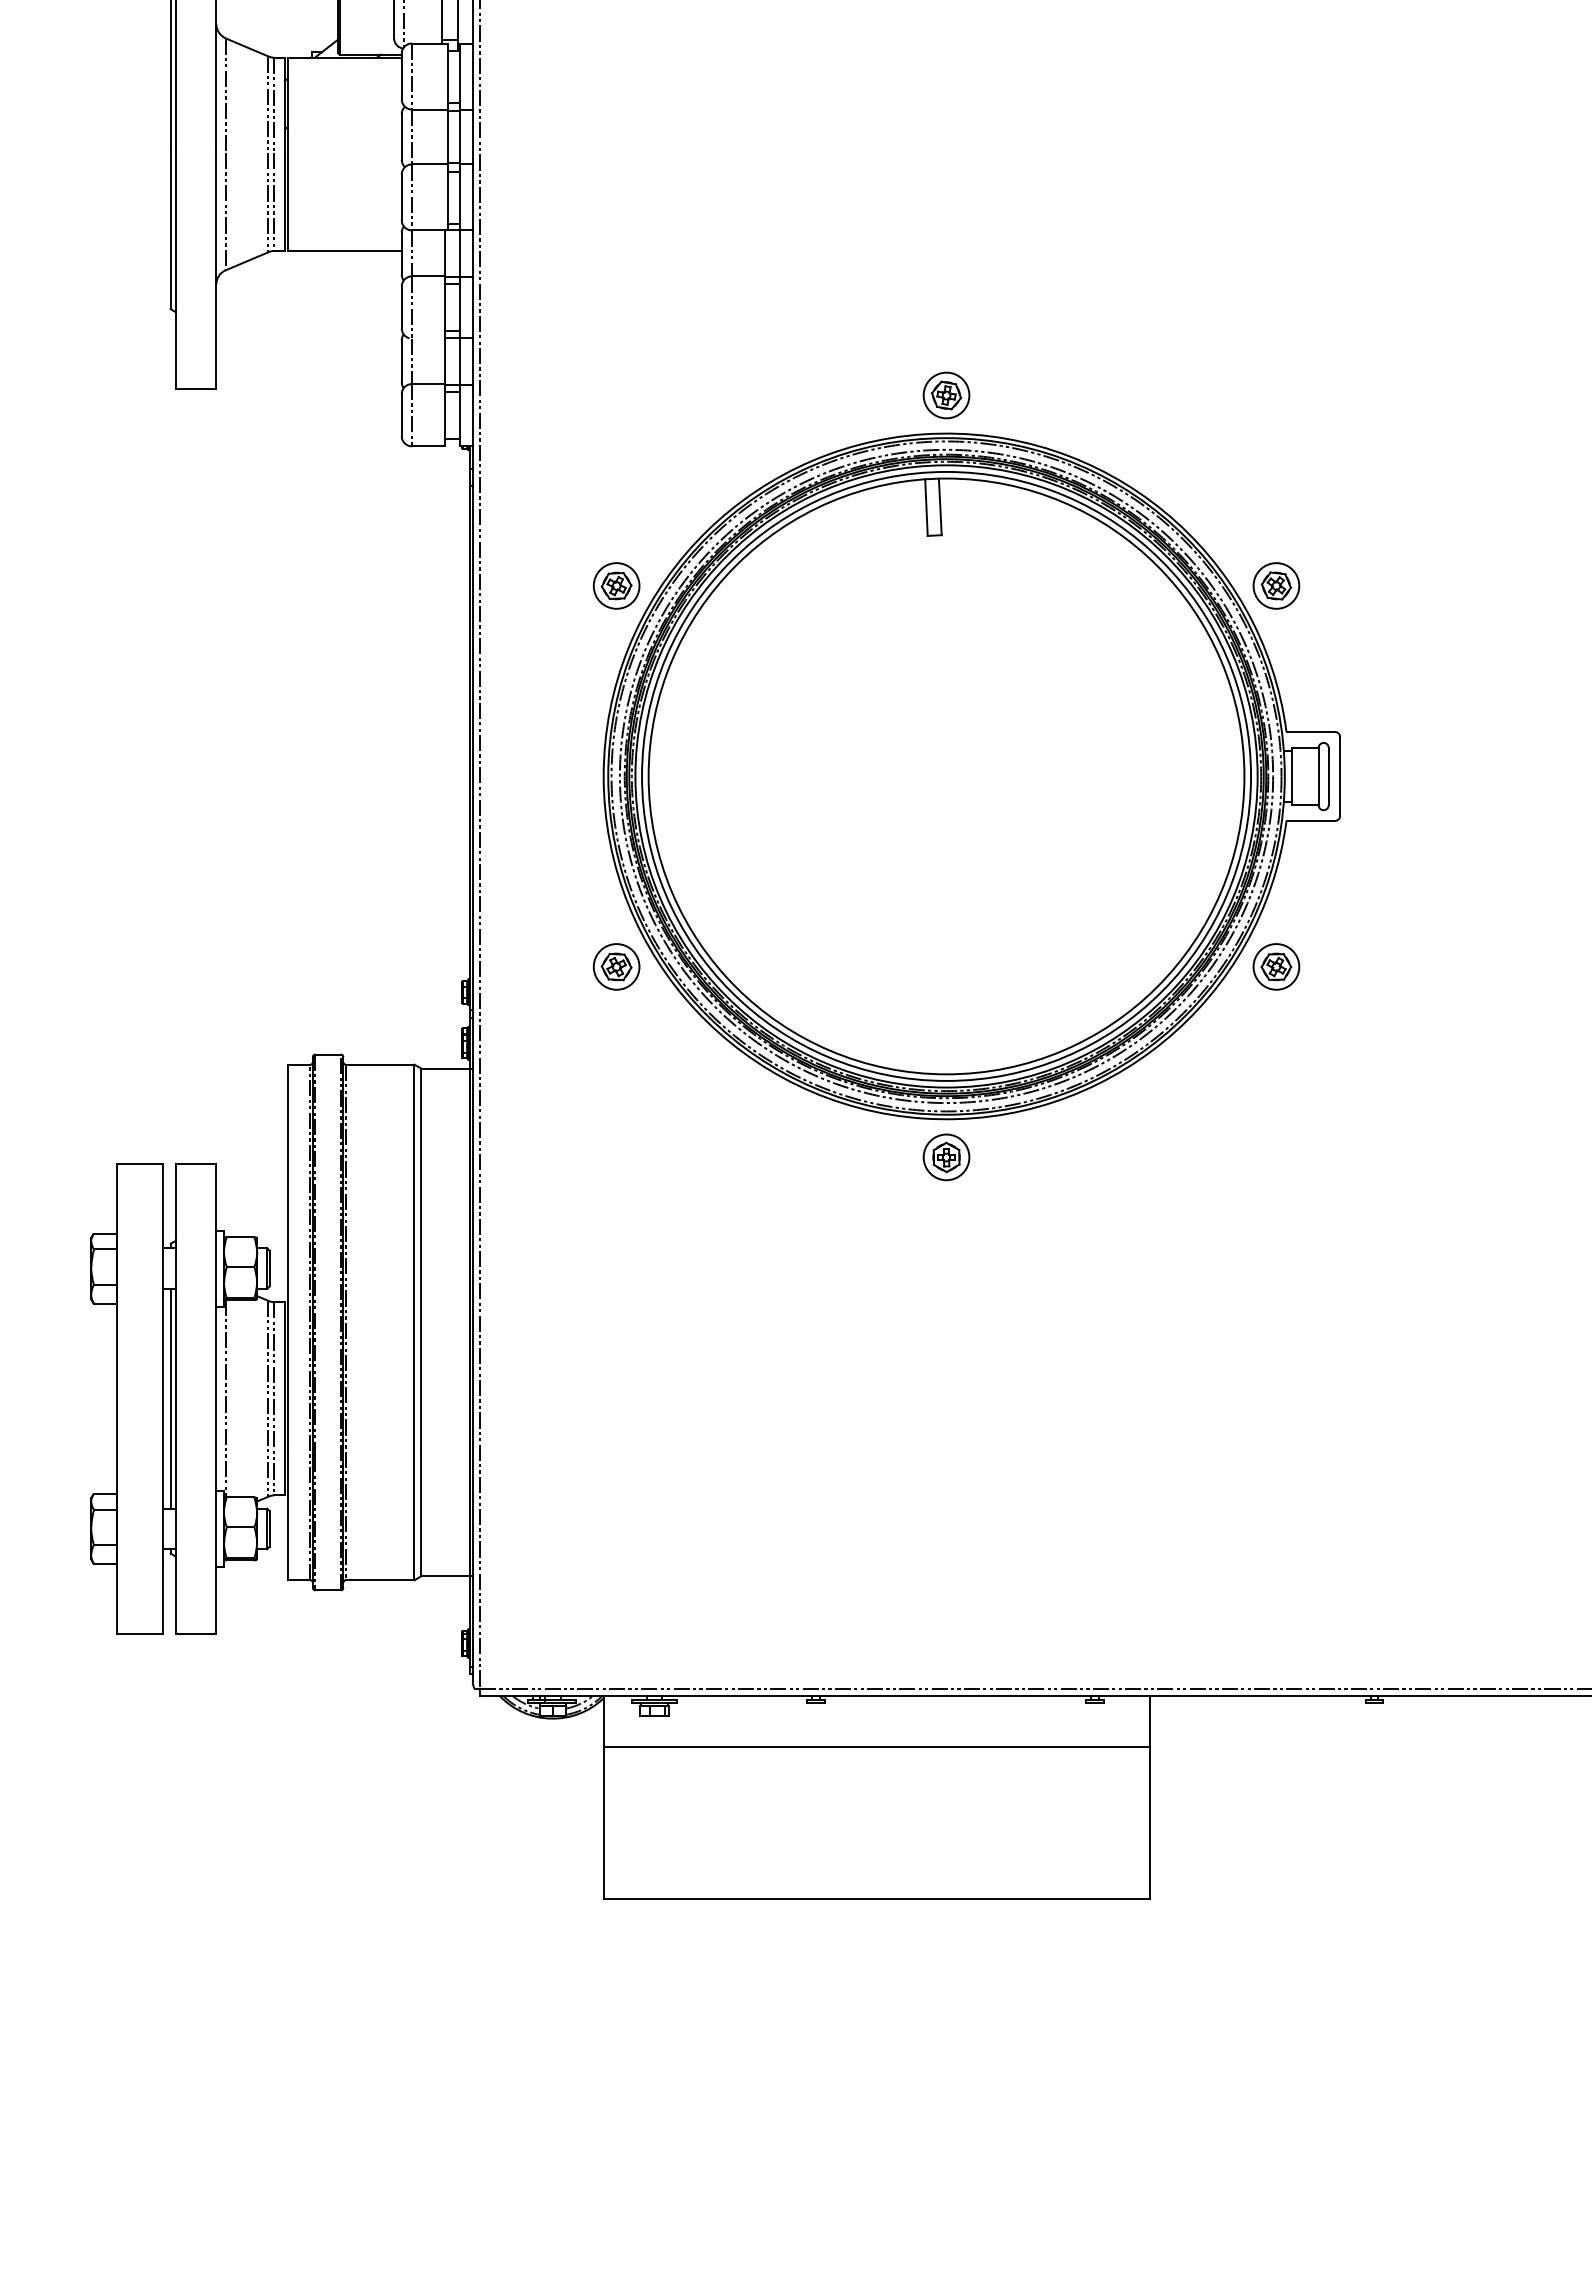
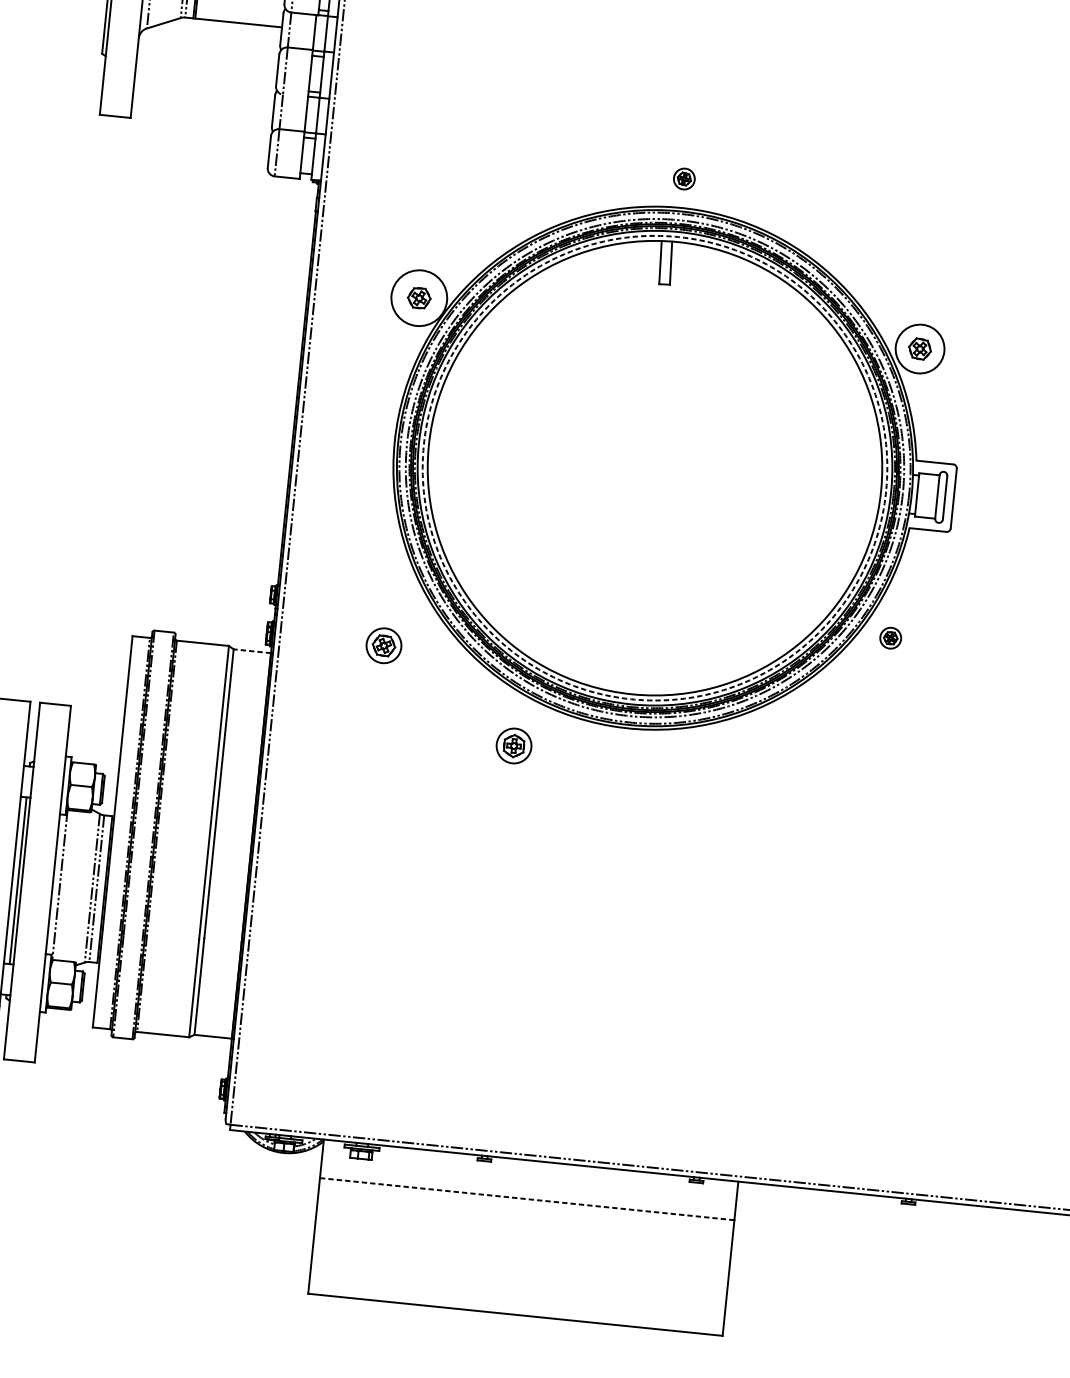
part: (946, 395) -> (684, 179), size x0.6
circle: (616, 585) -> (419, 297), size x1.6
circle: (1276, 585) -> (920, 348), size x1.4
circle: (946, 775) -> (655, 467), solid -> dashed
part: (616, 966) -> (383, 645), moved
part: (1276, 966) -> (890, 637), size x0.6
line: (445, 1068) -> (252, 651), solid -> dashed
part: (946, 1157) -> (514, 746), moved
line: (876, 1746) -> (527, 1199), solid -> dashed

